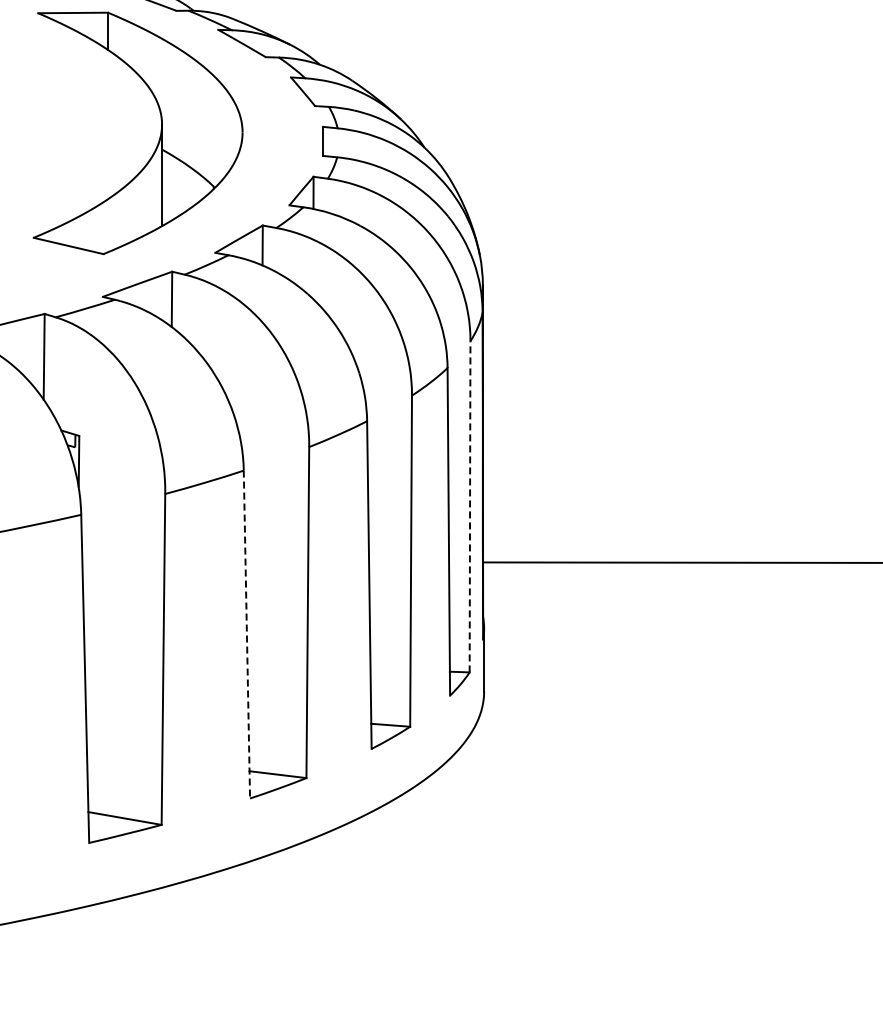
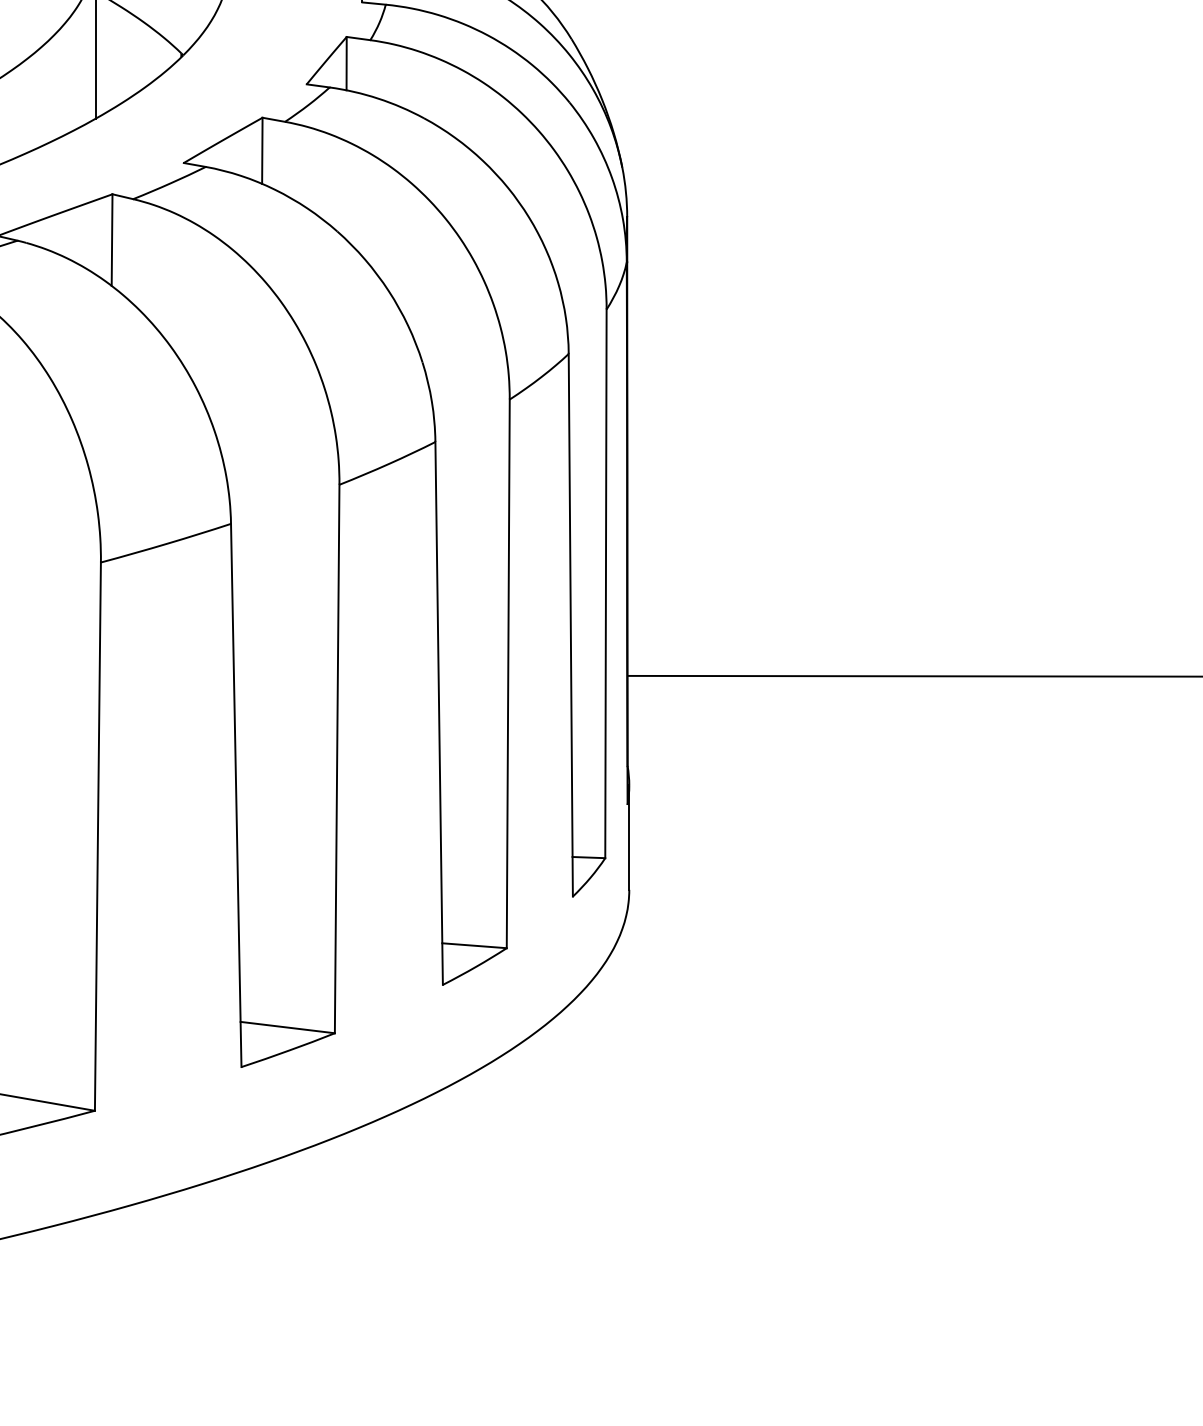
line: (470, 506) -> (606, 583), dashed -> solid
line: (246, 635) -> (235, 796), dashed -> solid

